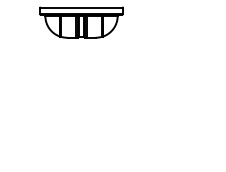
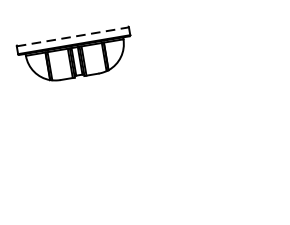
line: (81, 8) -> (72, 37), solid -> dashed

